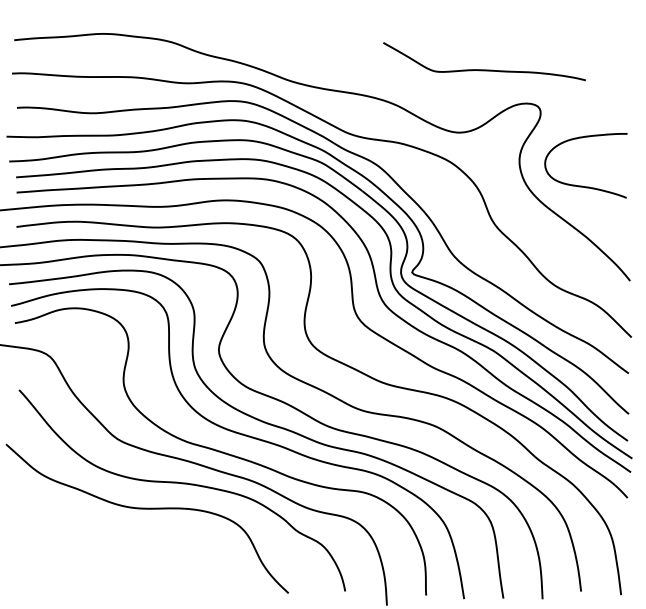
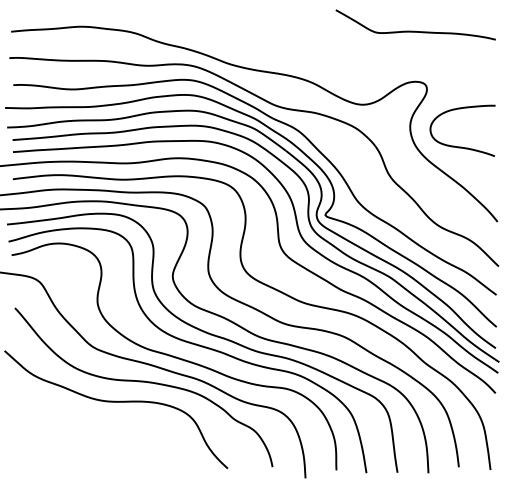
curve: (484, 69) -> (415, 31), moved

